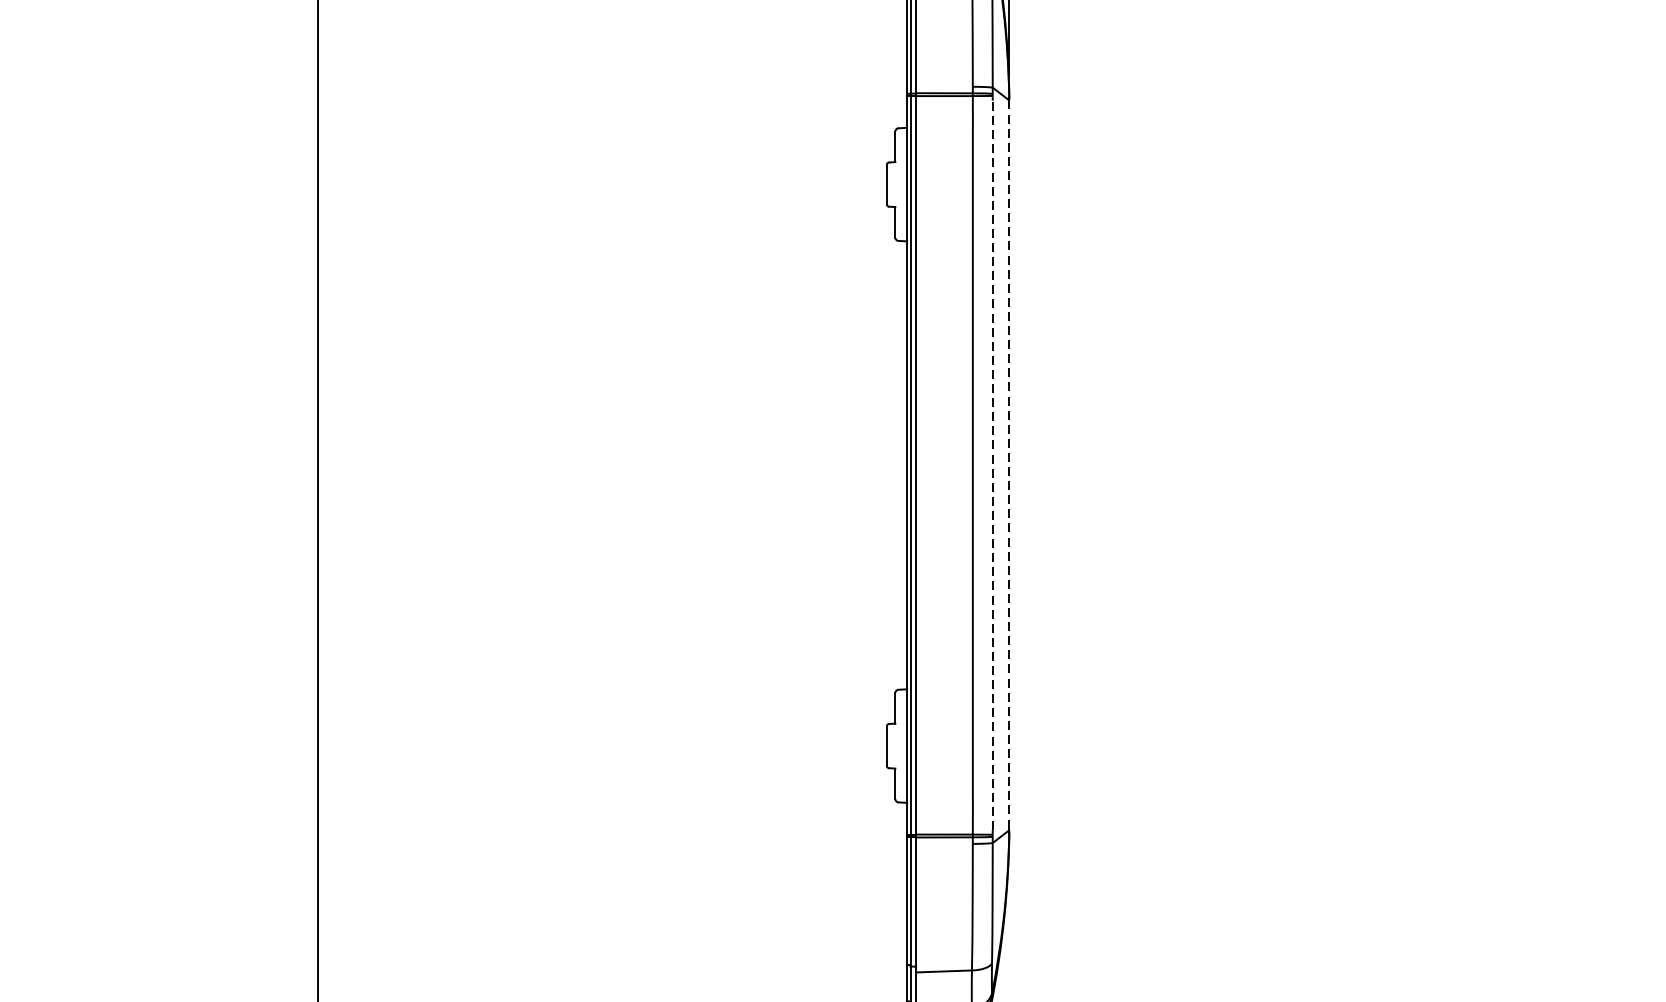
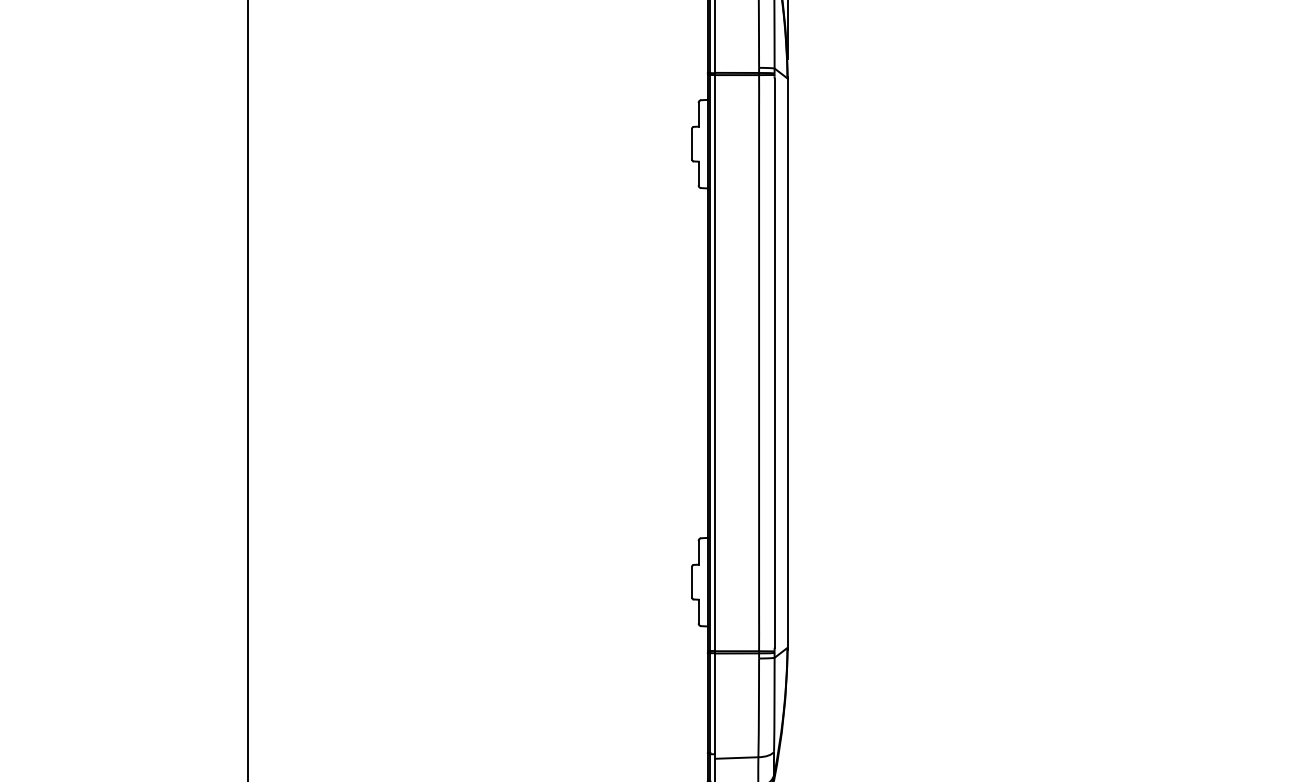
line: (992, 465) -> (774, 363), dashed -> solid
line: (1009, 465) -> (787, 363), dashed -> solid

